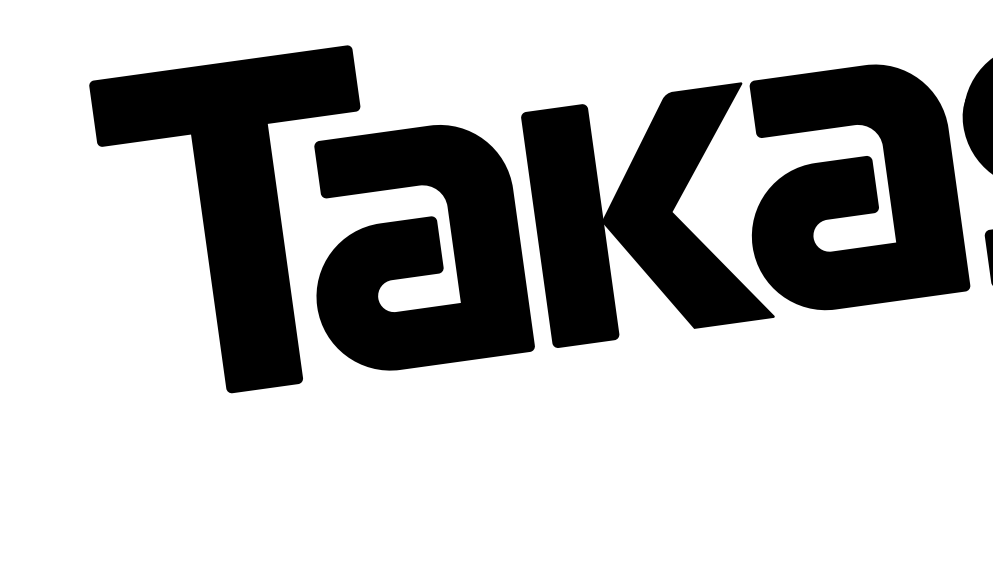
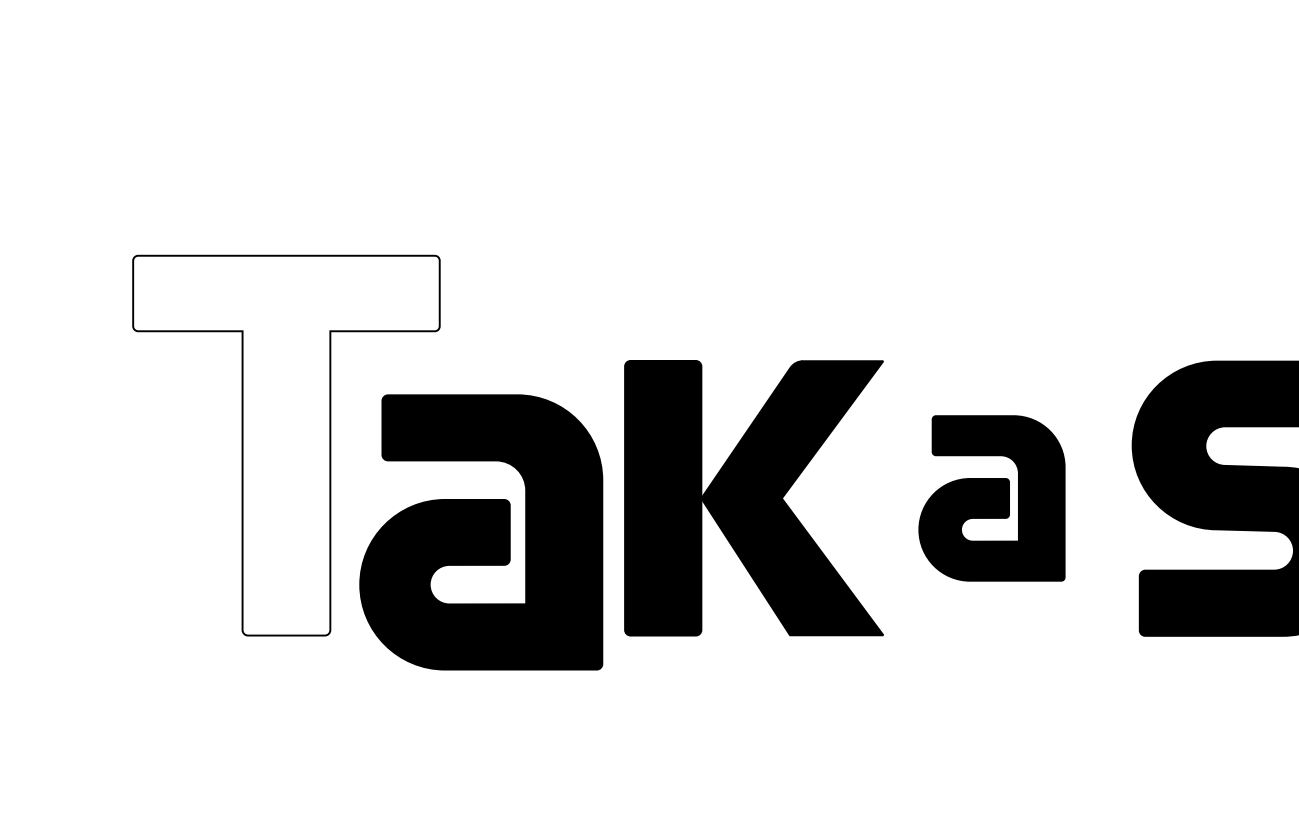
part: (850, 187) -> (991, 498), size x0.6
fill: (242, 225) -> (286, 445), removed
part: (415, 247) -> (481, 532), moved

